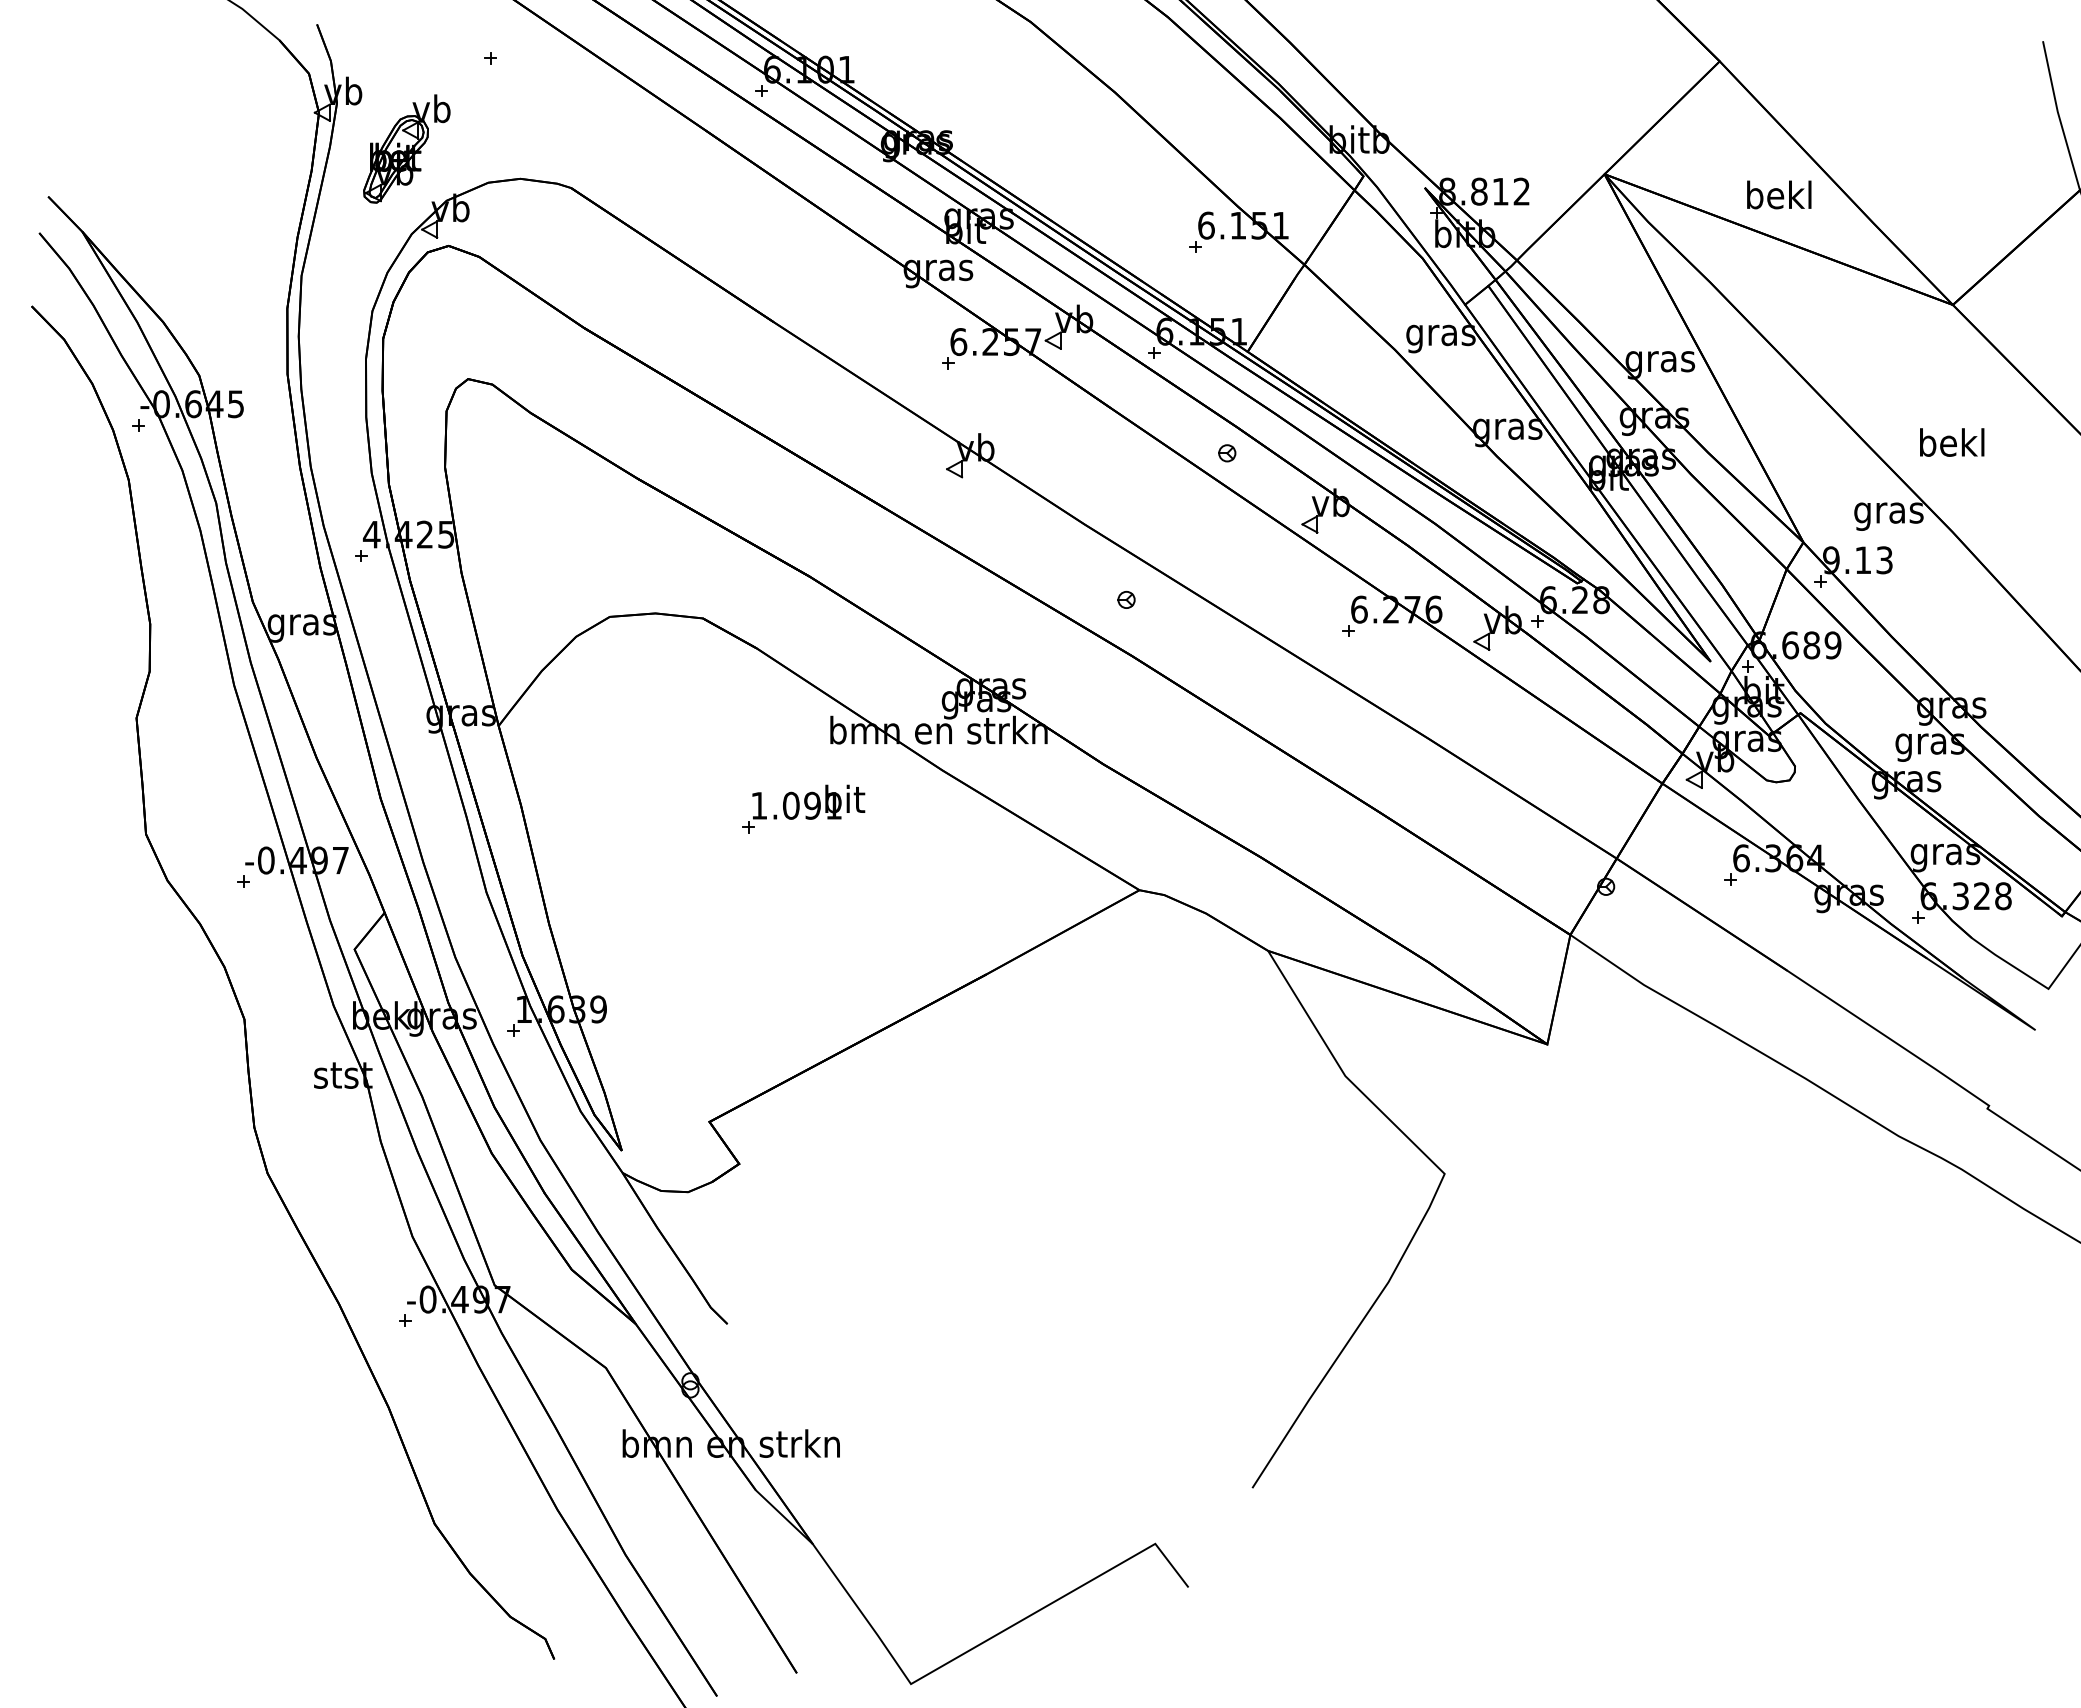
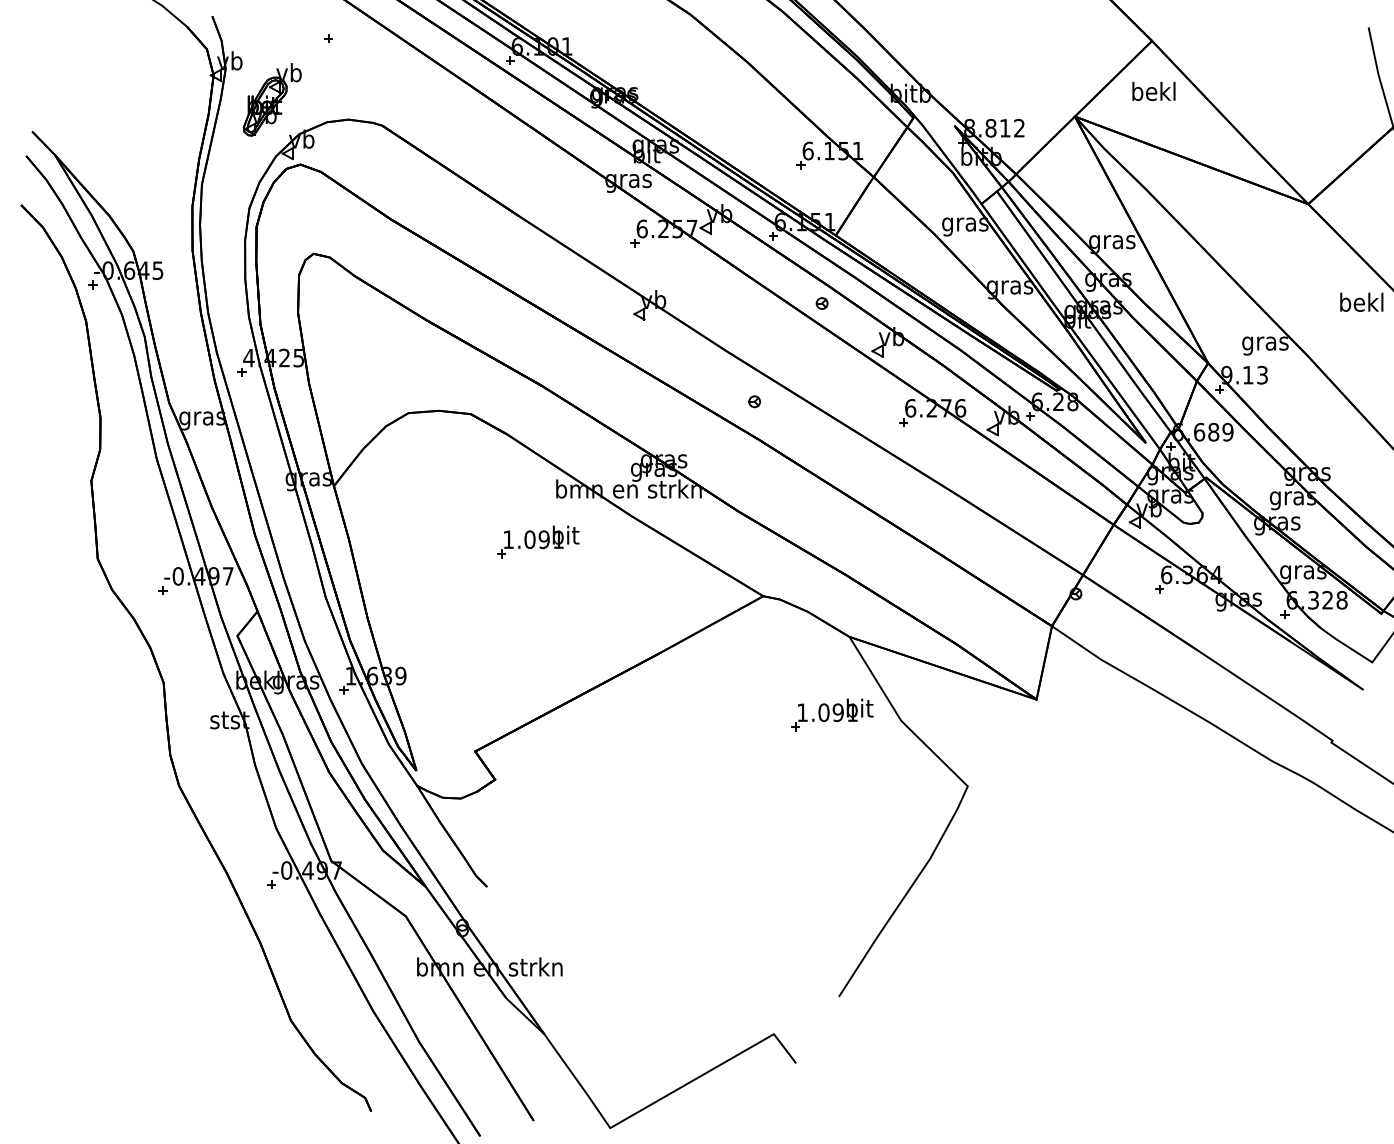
text: (1778, 195) -> (1153, 91), moved
text: (1951, 441) -> (1361, 301), moved
part: (1242, 1066) -> (832, 714), added

